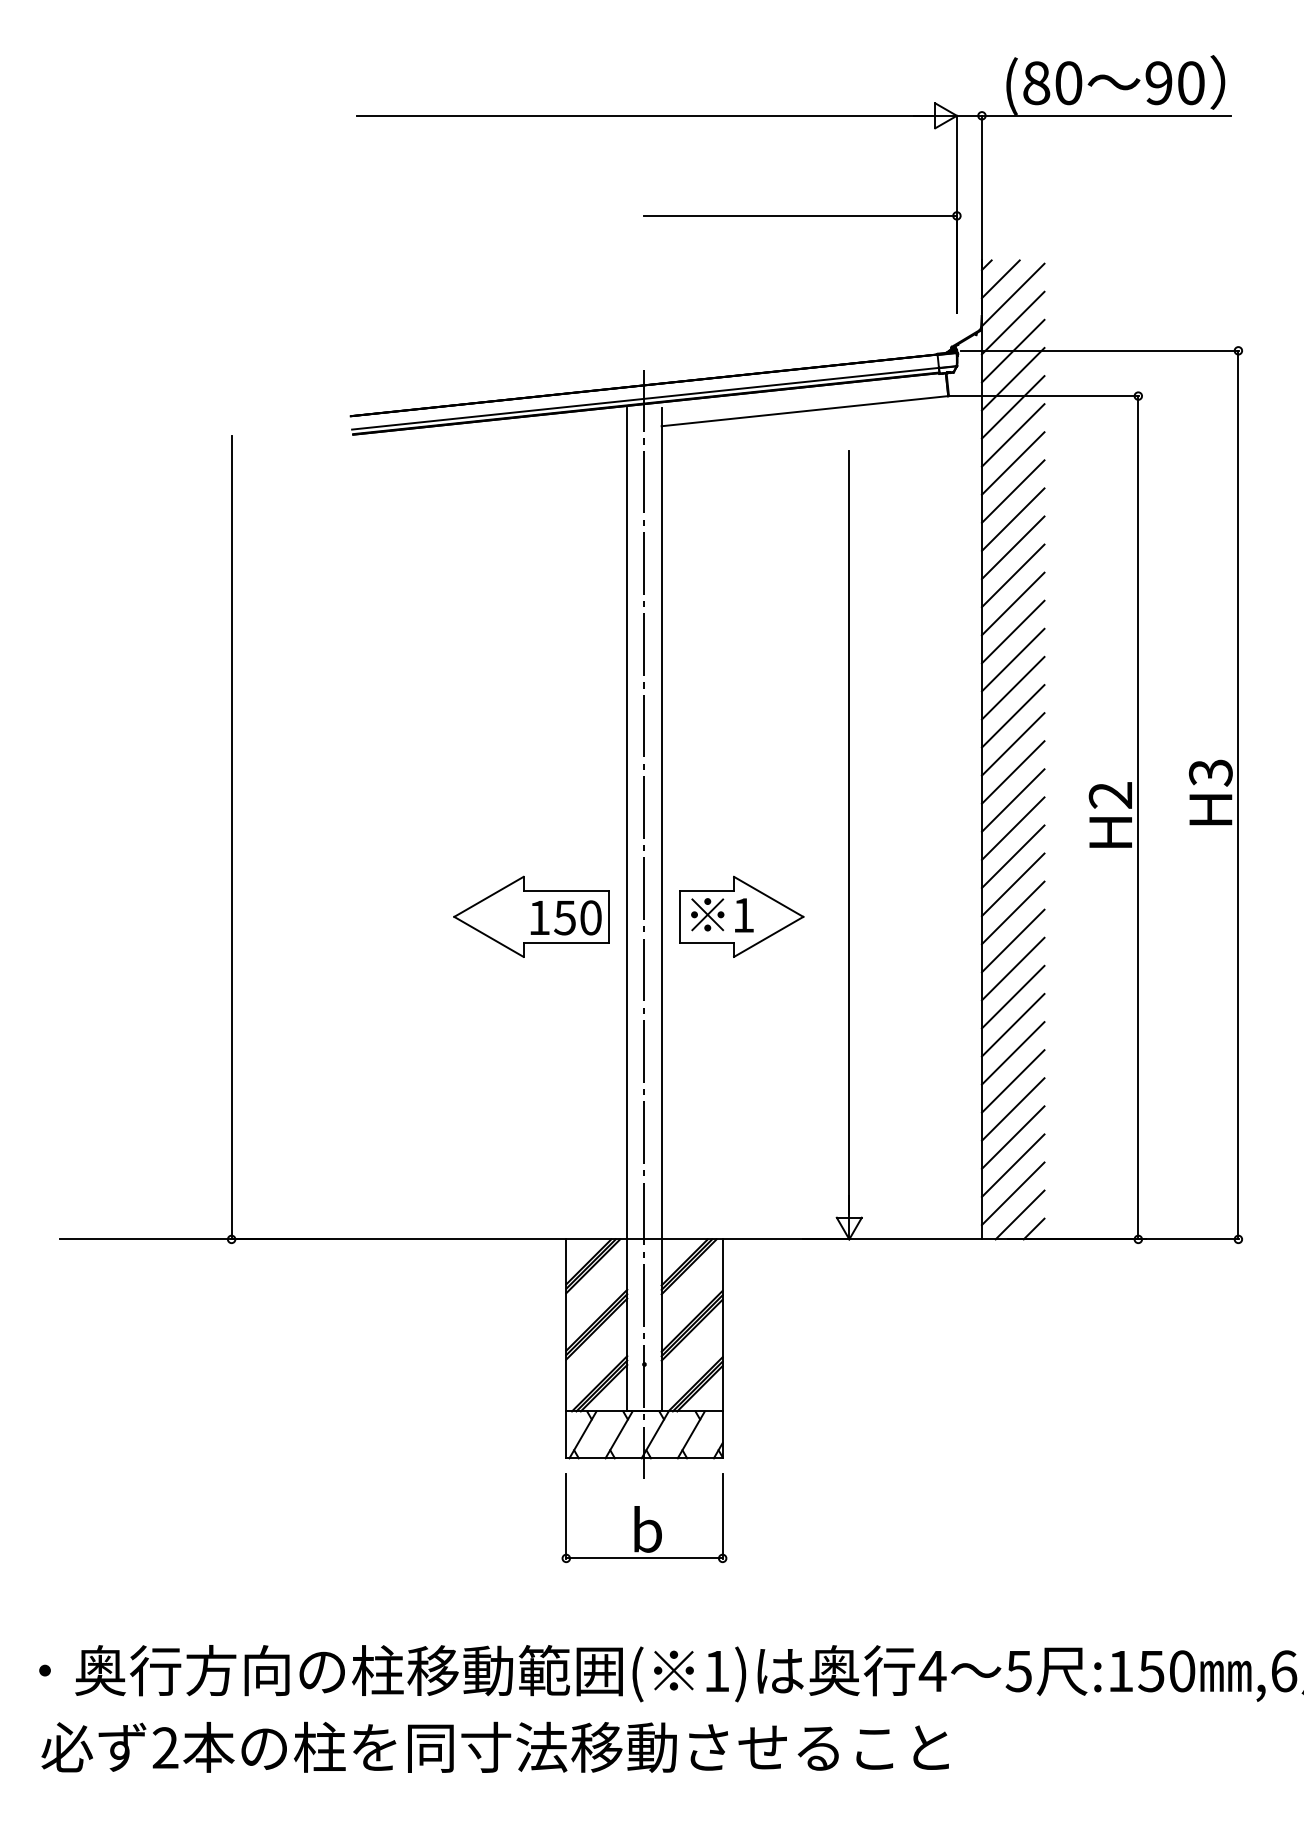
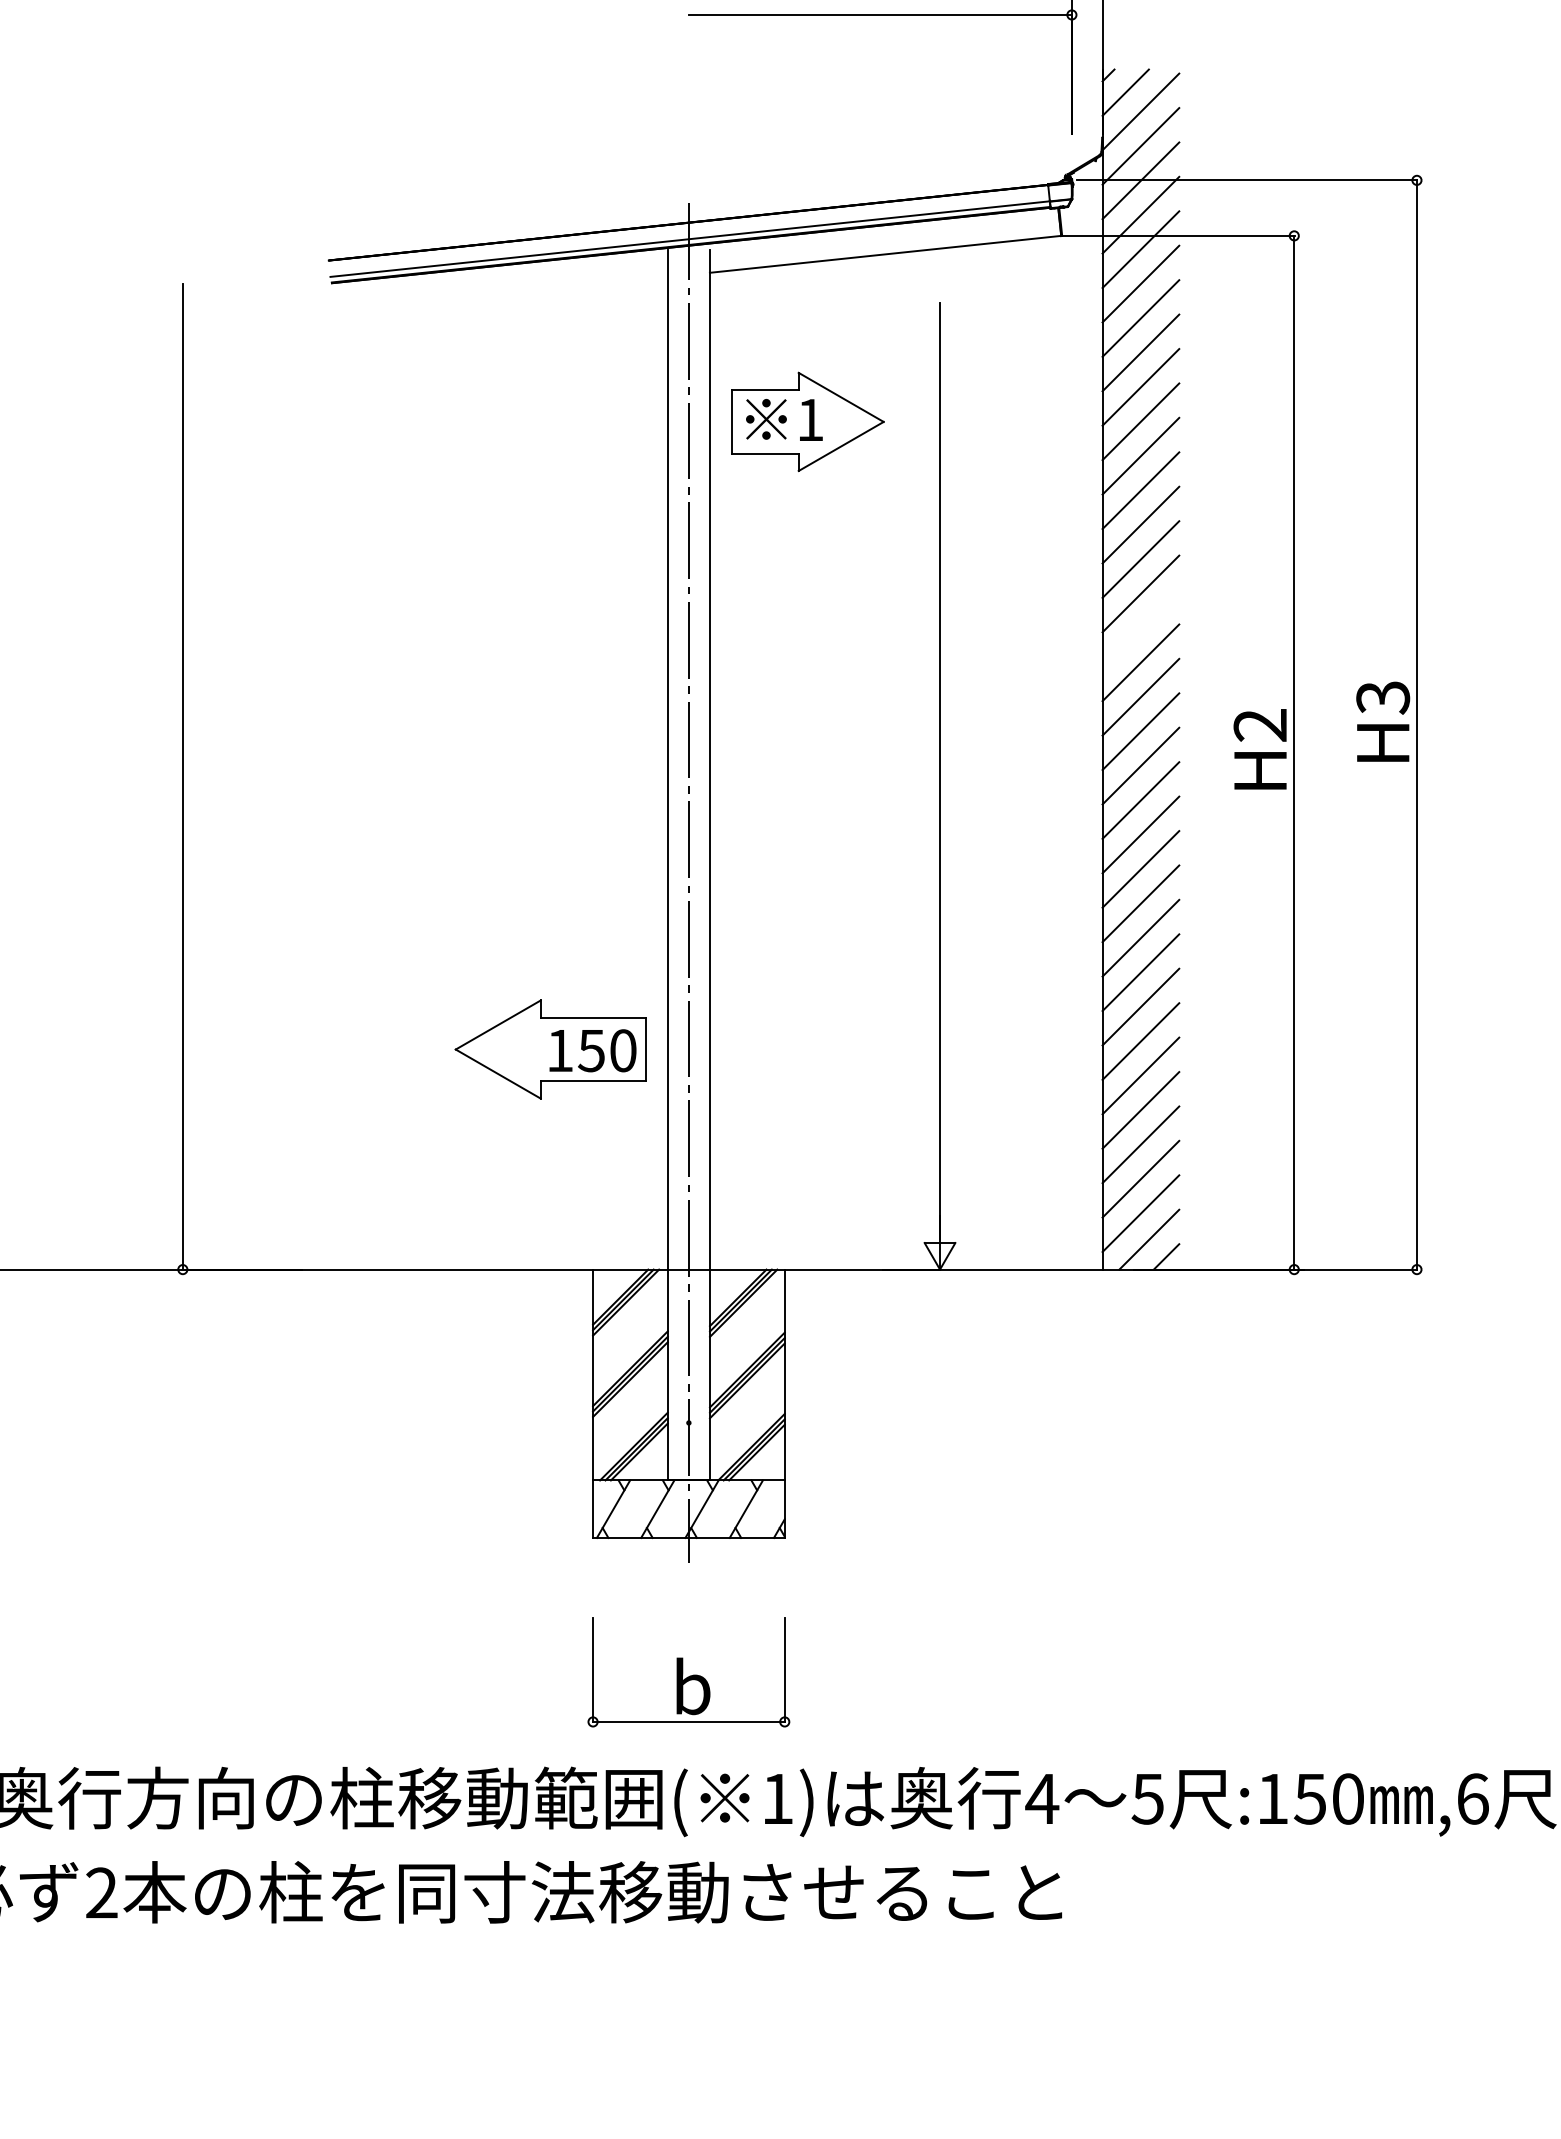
line: (1012, 716) -> (1140, 628), removed
part: (531, 916) -> (550, 1049), moved
part: (741, 916) -> (807, 421), moved
part: (644, 1518) -> (688, 1672), moved

